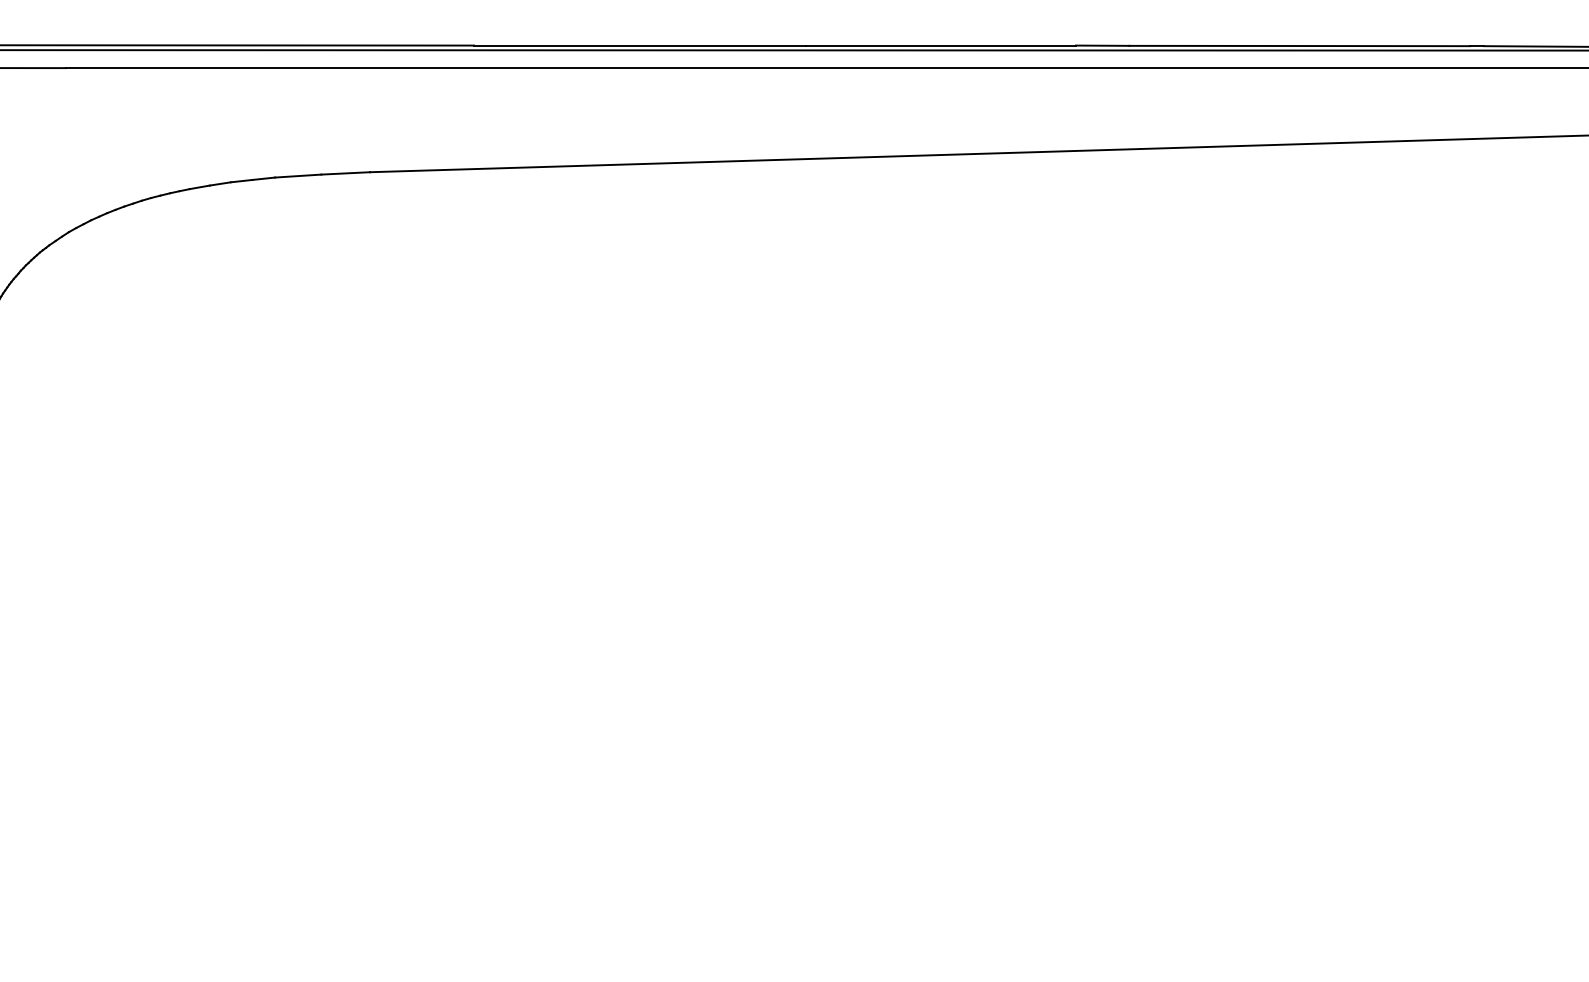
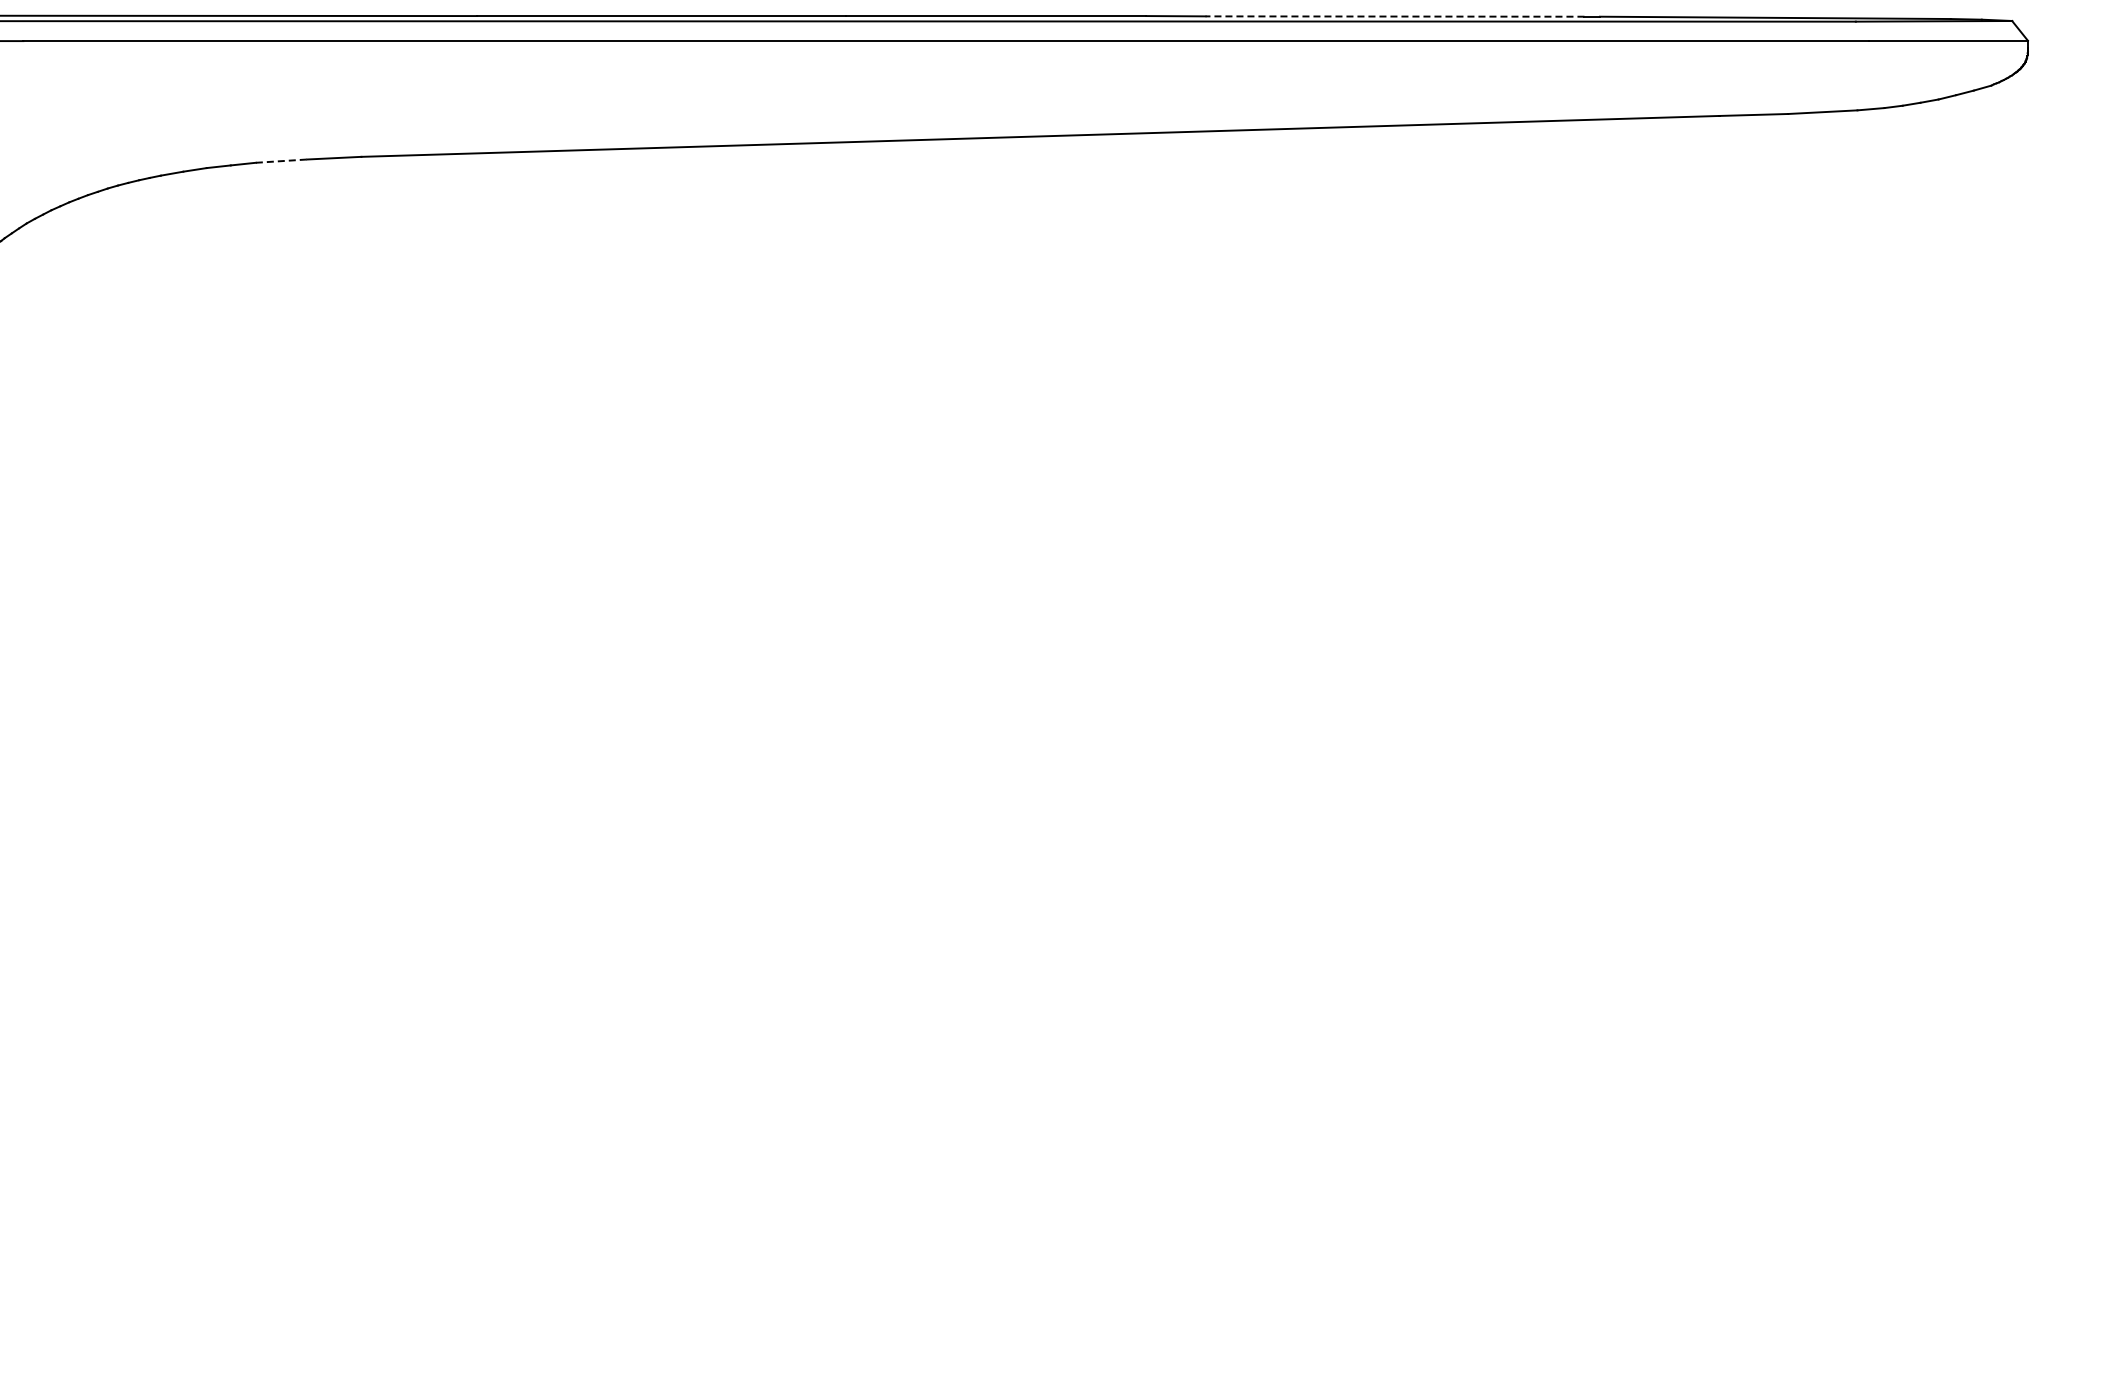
line: (1299, 45) -> (1394, 16), solid -> dashed
line: (298, 176) -> (281, 161), solid -> dashed

